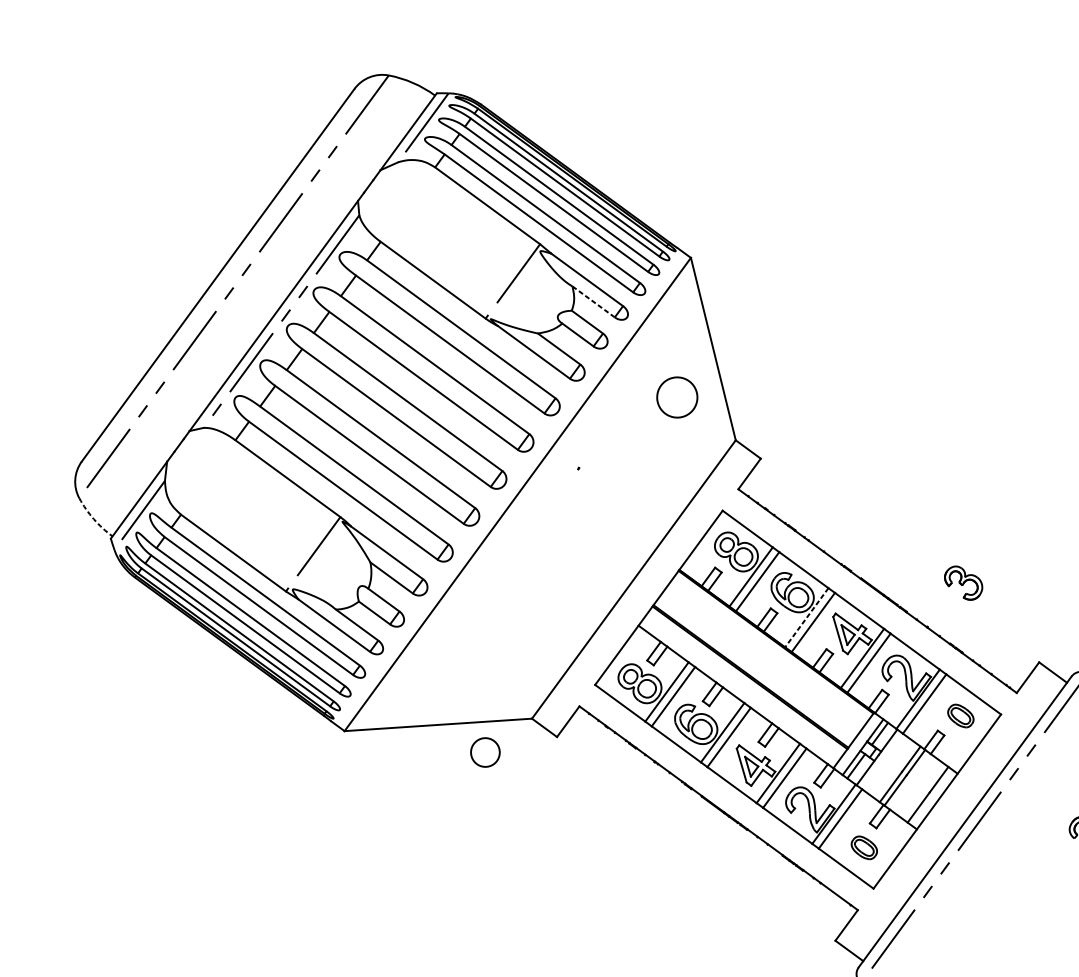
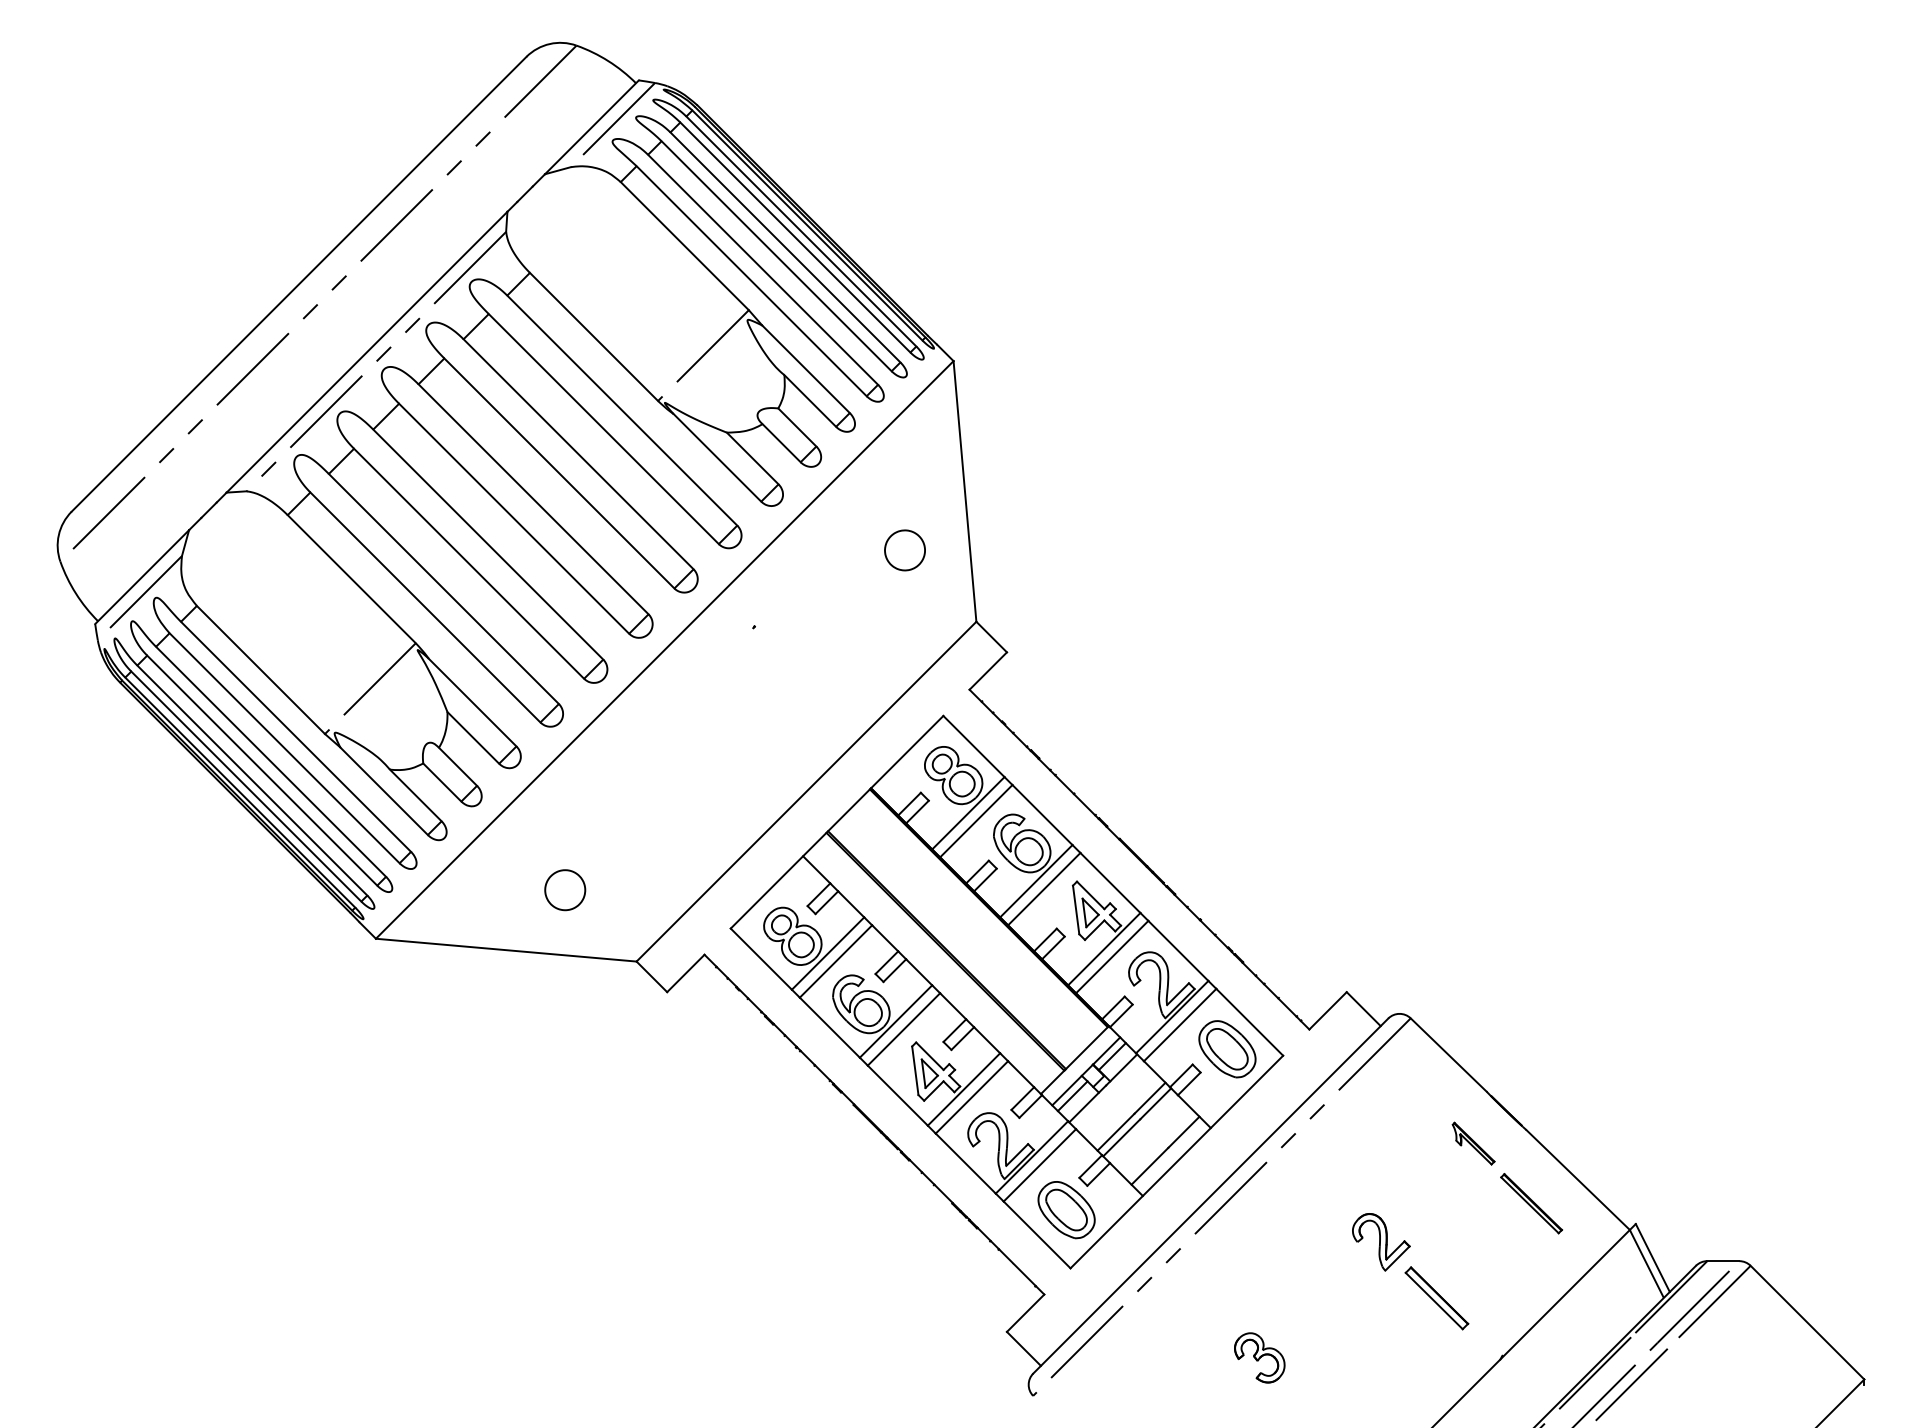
line: (593, 301) -> (810, 400), dashed -> solid
part: (676, 397) -> (904, 550), size x0.71
arc: (93, 519) -> (75, 593), dashed -> solid
part: (963, 582) -> (1259, 1357), moved
line: (806, 618) -> (1035, 881), dashed -> solid
part: (960, 716) -> (1227, 1049), size x1.67
part: (485, 752) -> (565, 890), moved
part: (864, 848) -> (1066, 1210), size x1.67

